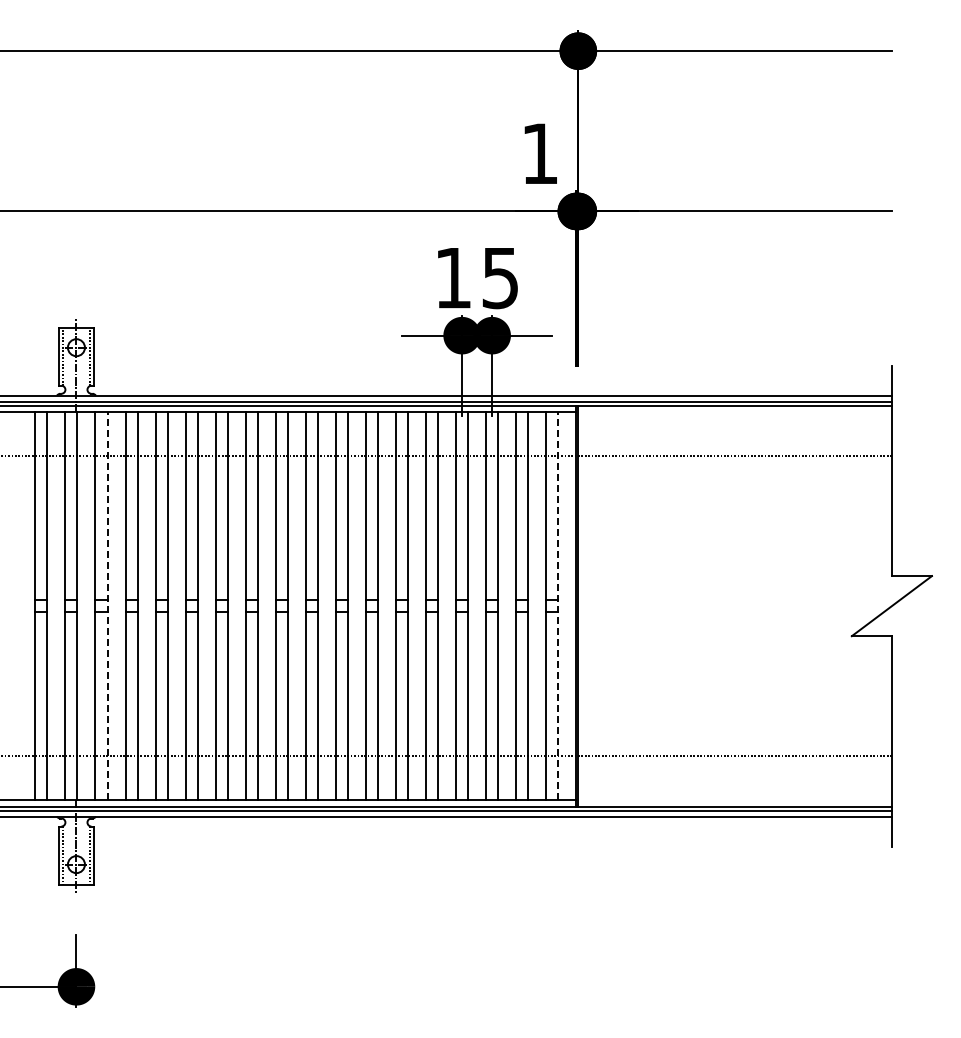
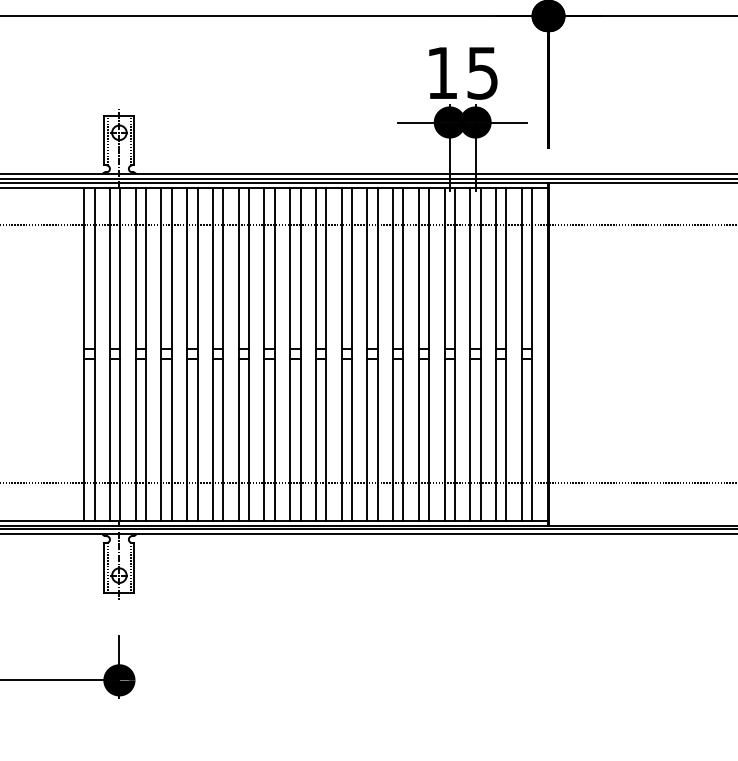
line: (107, 605) -> (146, 353), dashed -> solid
line: (558, 605) -> (532, 353), dashed -> solid

